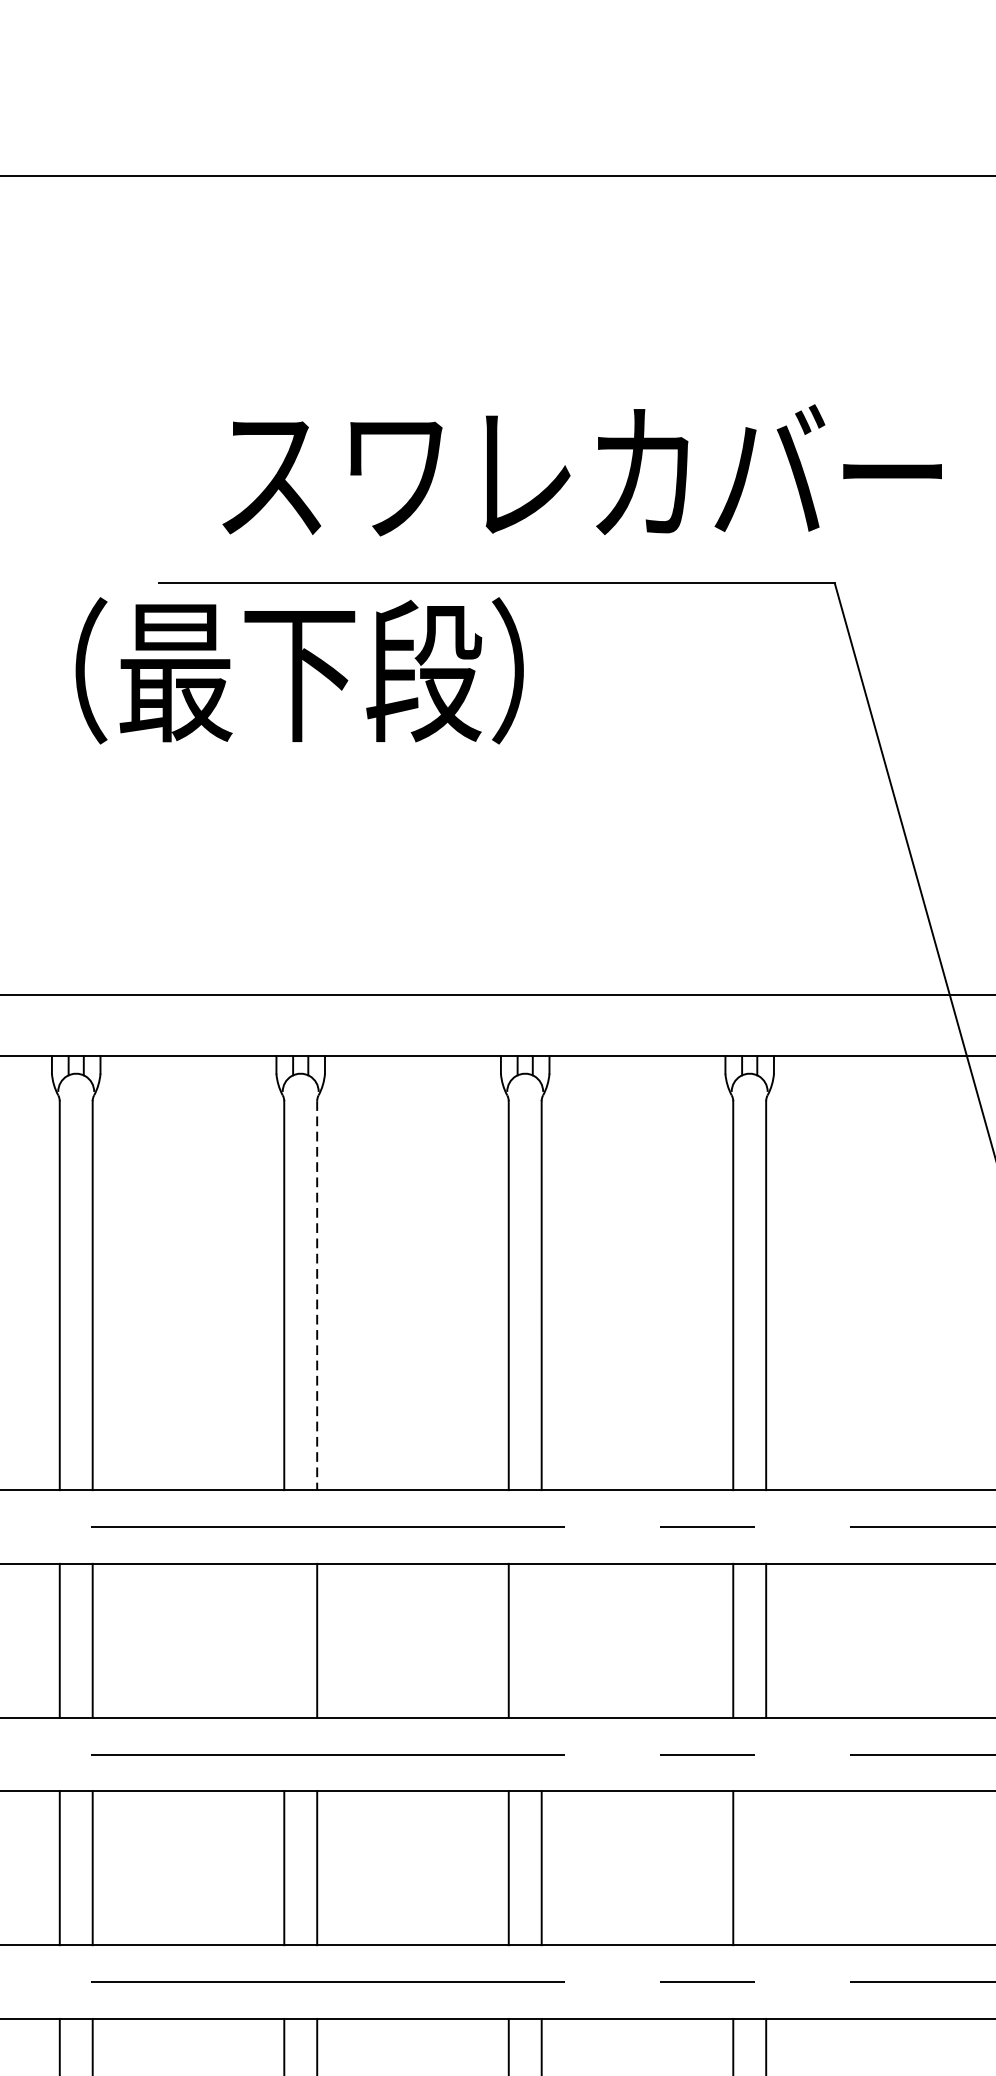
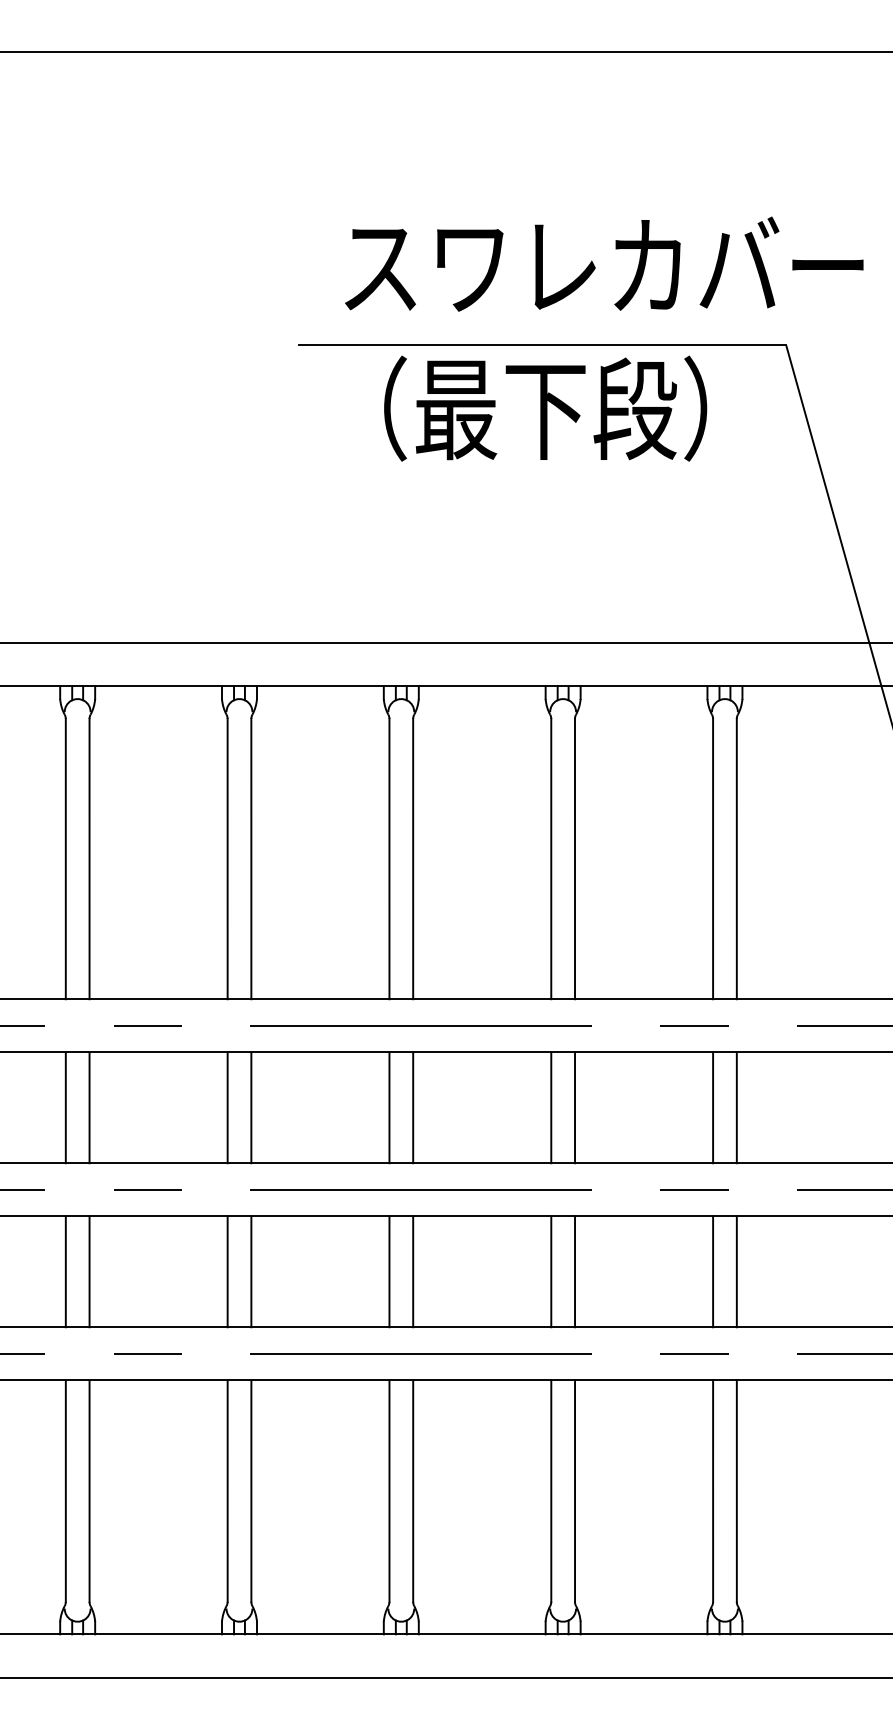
text: (299, 670) -> (545, 408), moved
line: (317, 1296) -> (413, 859), dashed -> solid
line: (284, 1640) -> (389, 1107), added
line: (542, 1640) -> (575, 1107), added
line: (765, 1867) -> (736, 1271), added

